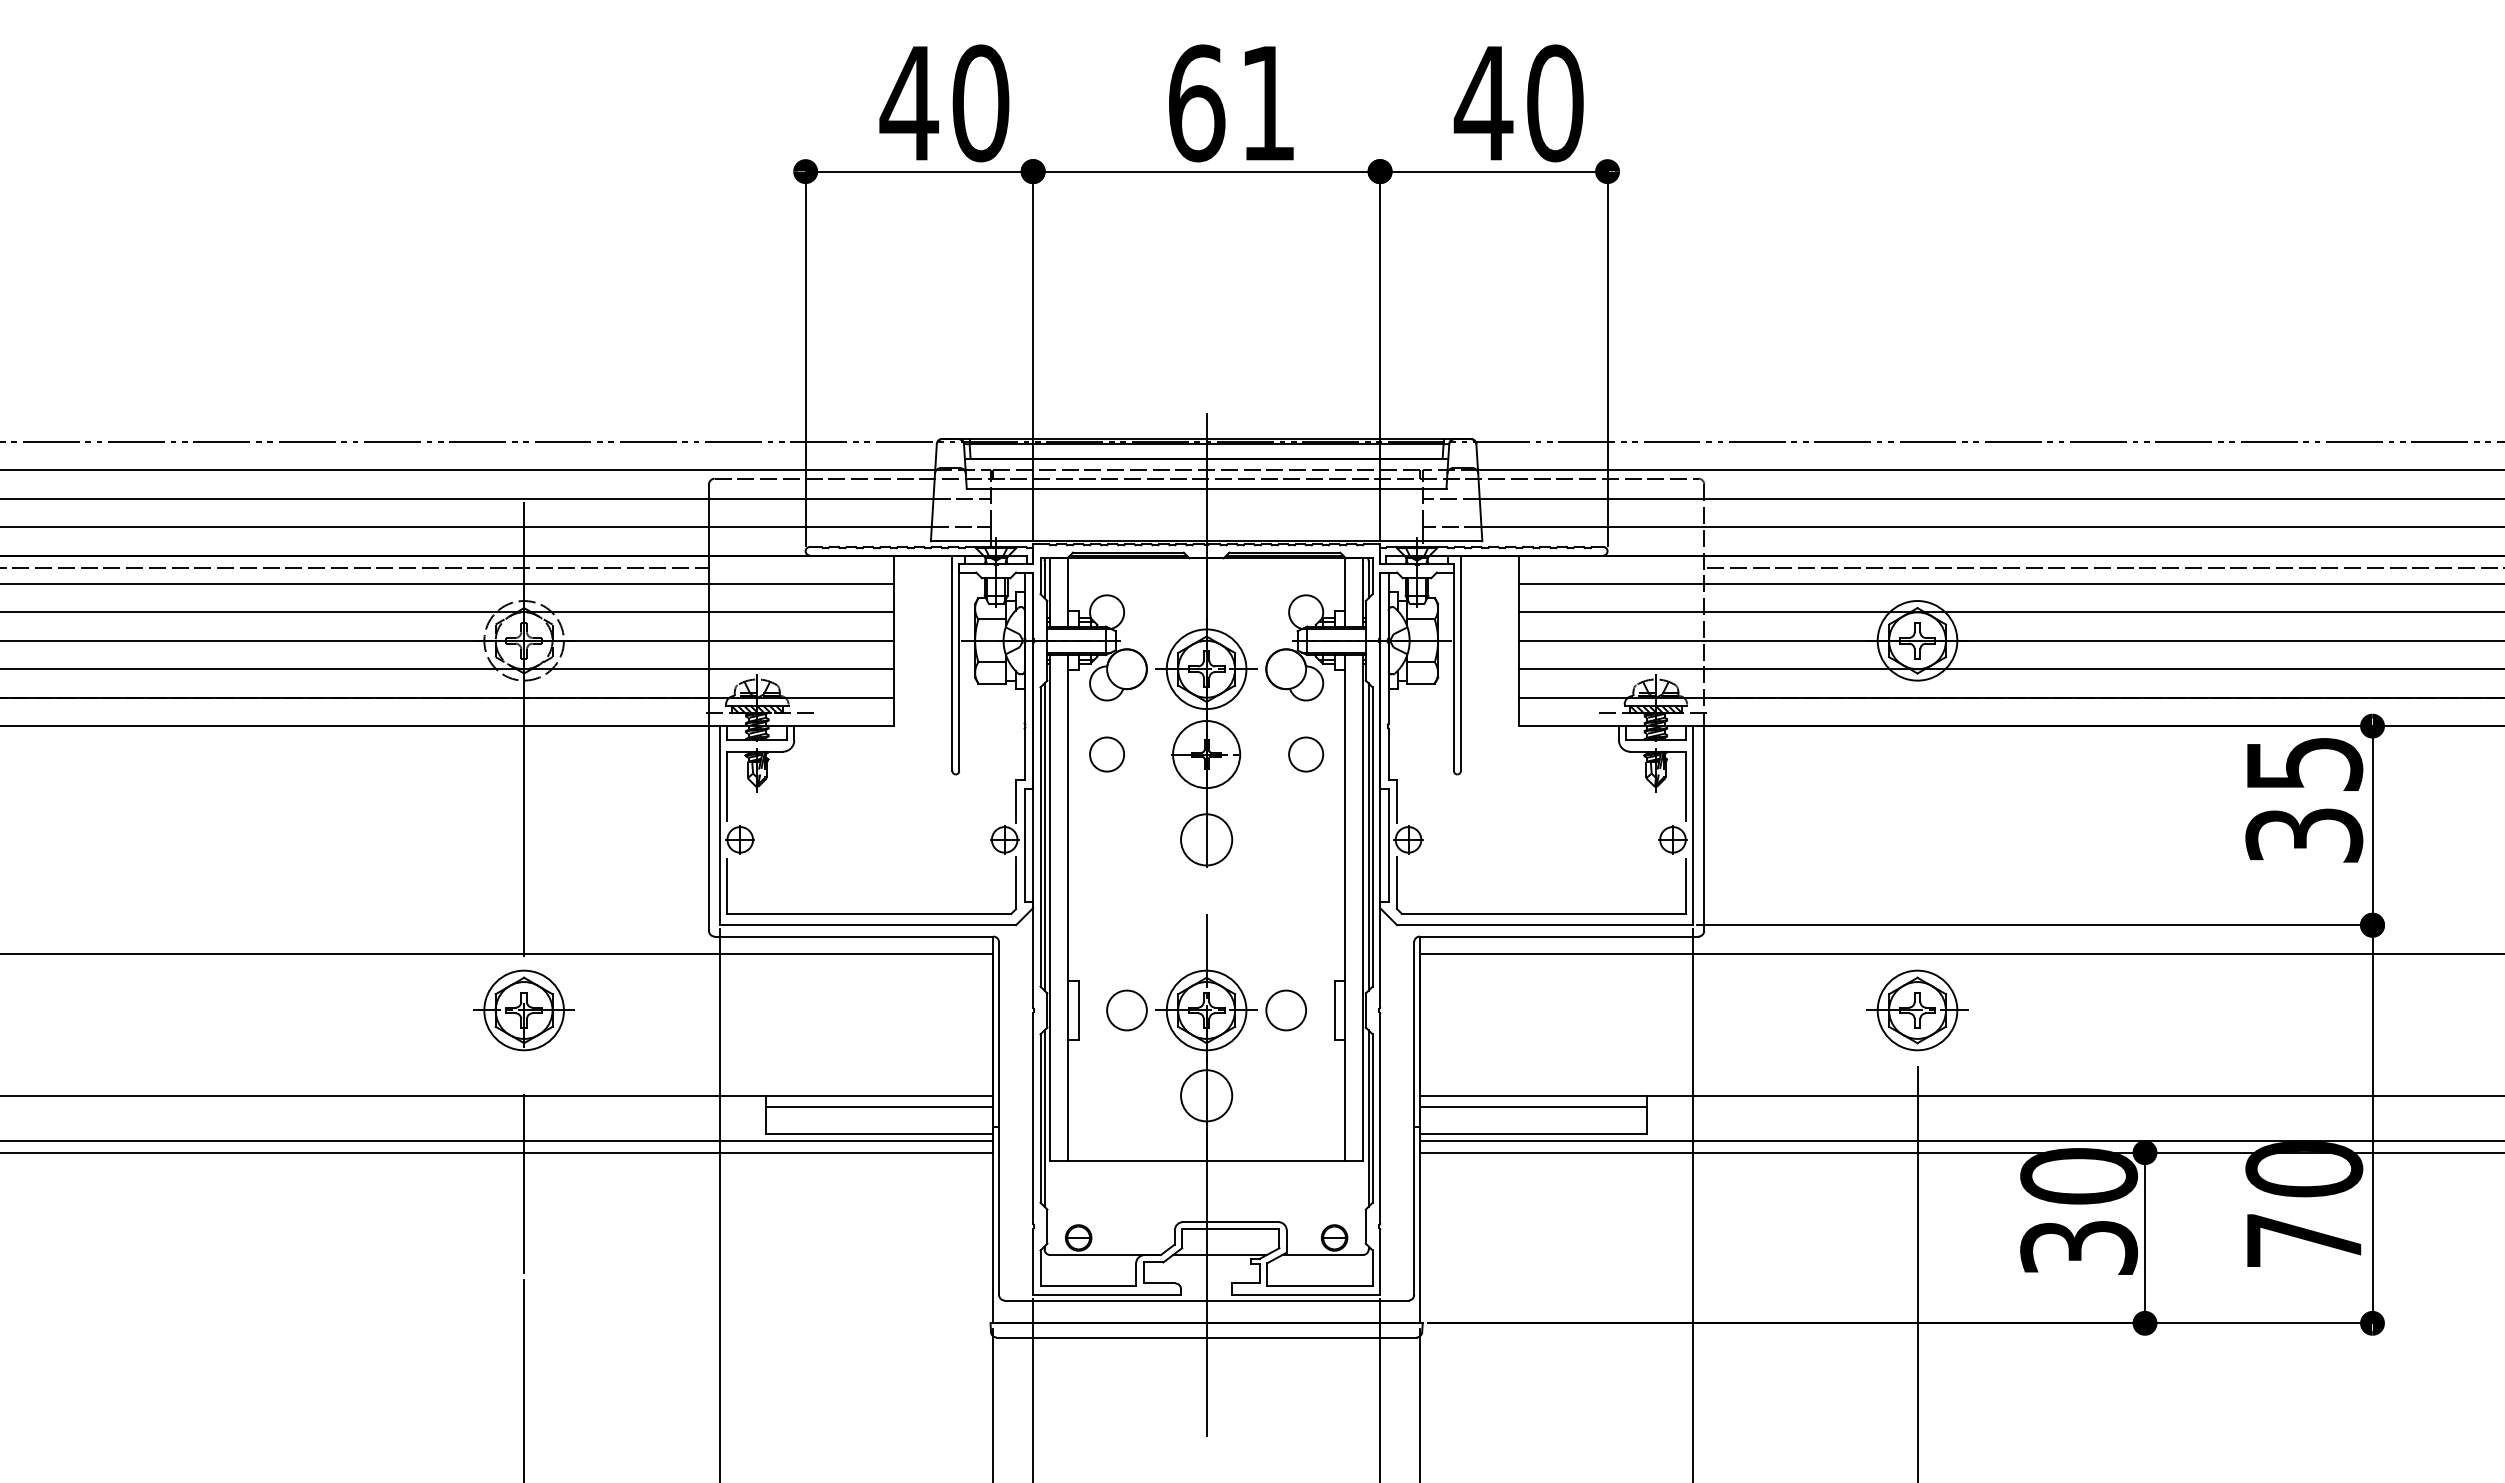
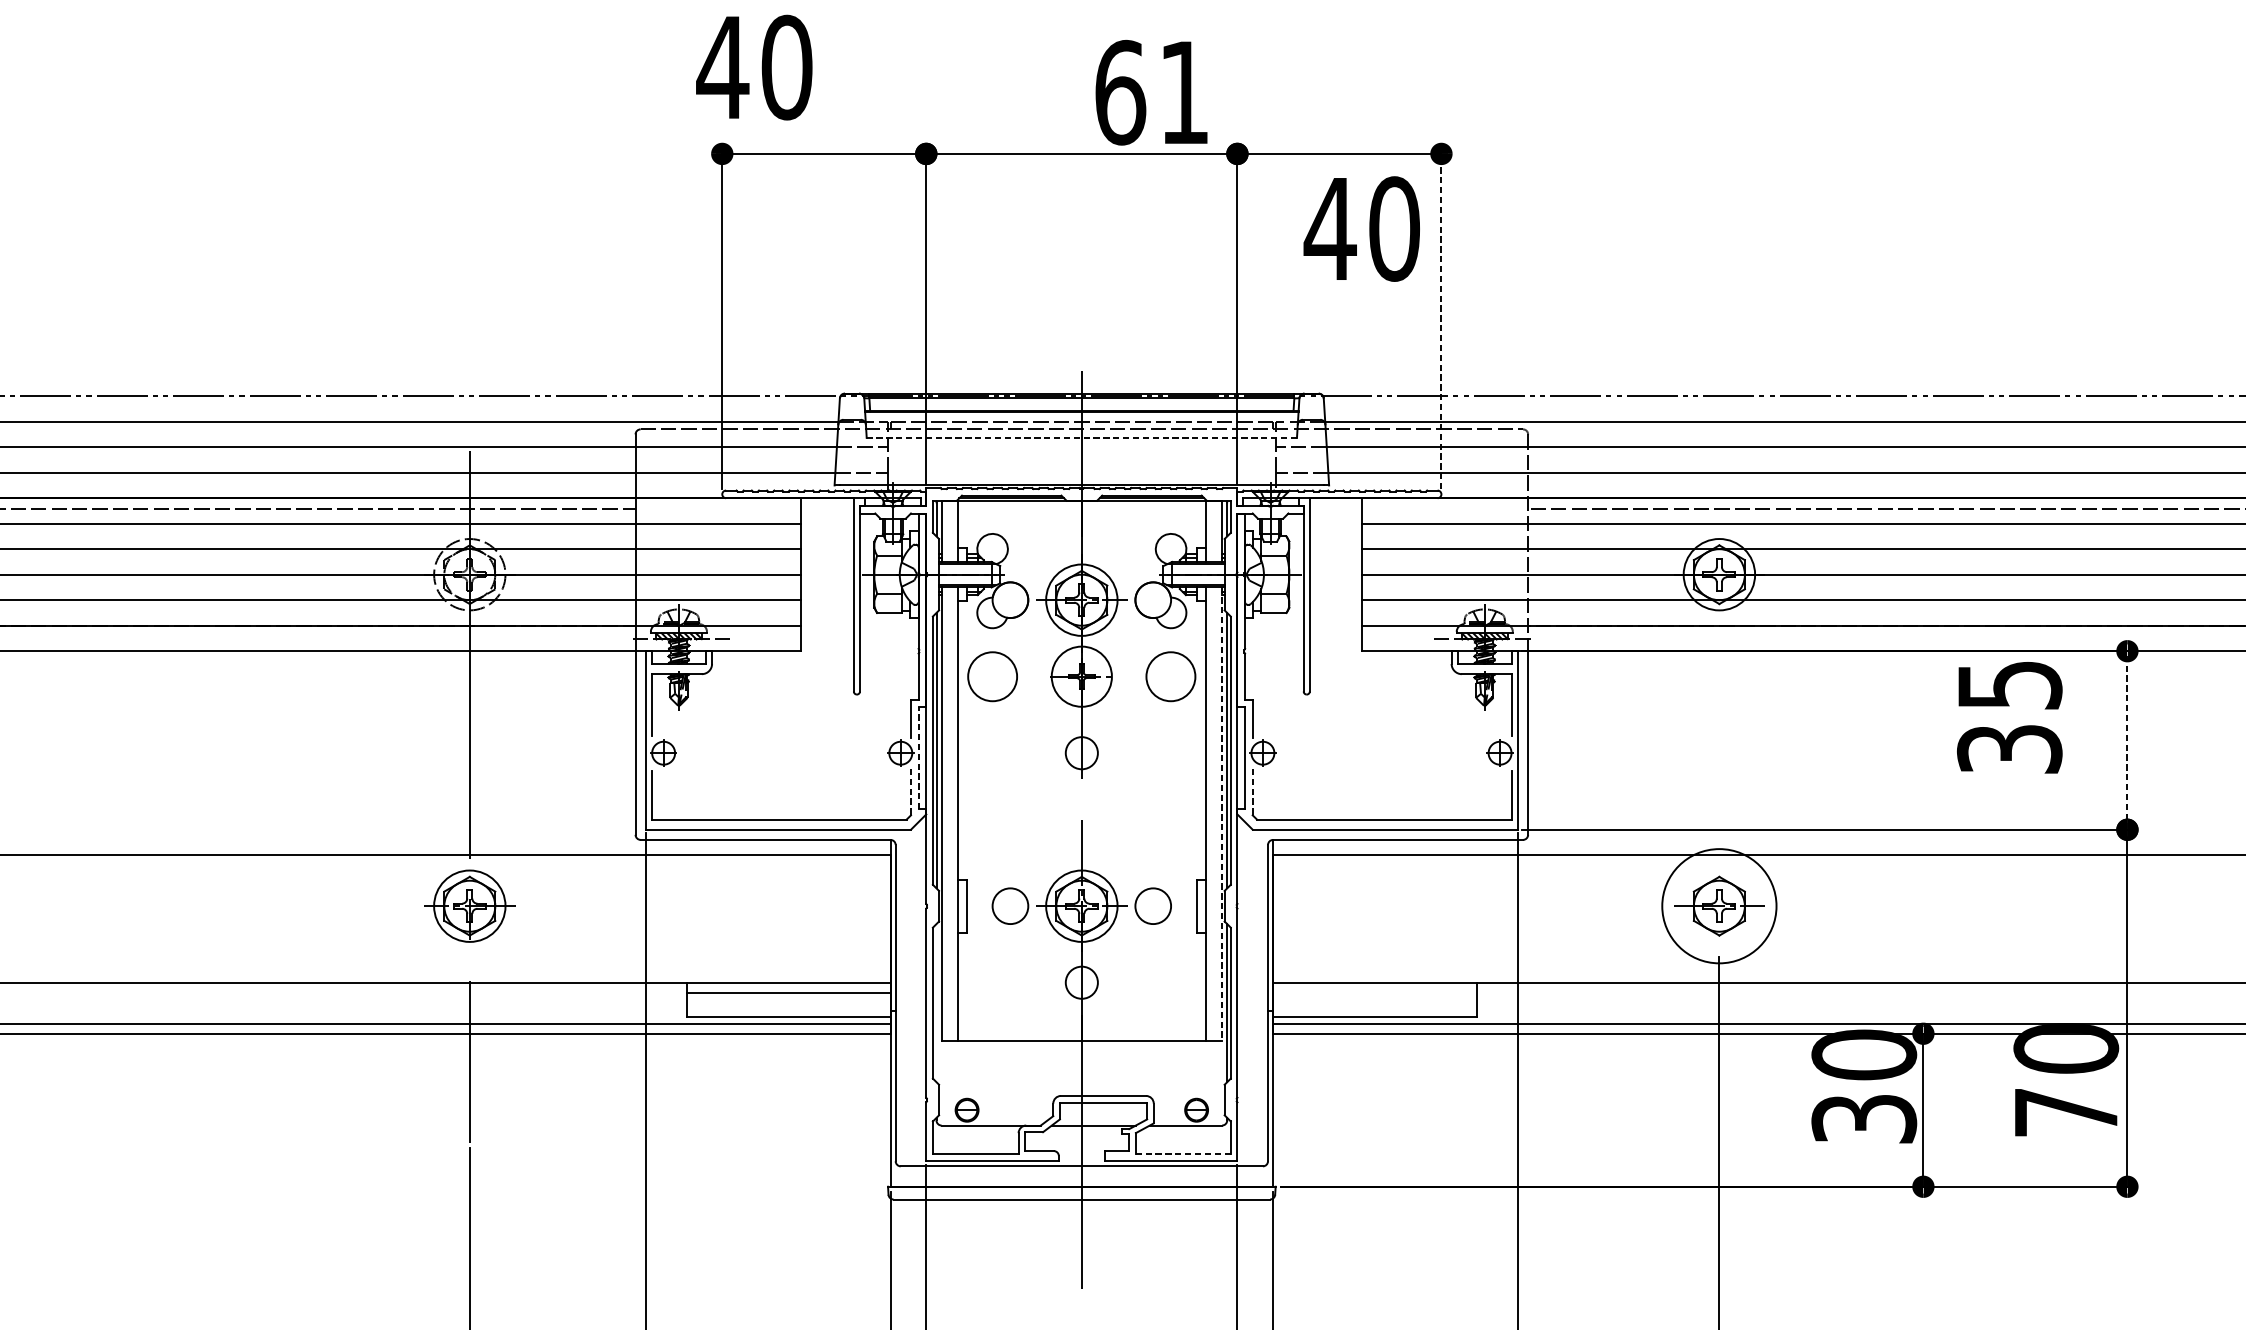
text: (944, 103) -> (754, 67), moved
text: (1231, 103) -> (1151, 92), moved
text: (1518, 103) -> (1361, 229), moved
line: (1607, 355) -> (1441, 318), solid -> dashed
line: (1207, 488) -> (1082, 438), solid -> dashed
circle: (1106, 754) -> (992, 676), size x1.6
circle: (1306, 754) -> (1171, 676), size x1.6
text: (2304, 800) -> (2009, 717), moved
line: (2372, 825) -> (2127, 740), solid -> dashed
circle: (1206, 839) -> (1081, 752), size x0.7
line: (1024, 845) -> (918, 758), solid -> dashed
line: (1016, 883) -> (911, 792), solid -> dashed
line: (1397, 883) -> (1253, 792), solid -> dashed
line: (1363, 908) -> (1222, 814), solid -> dashed
circle: (1917, 1010) -> (1719, 906), size x1.6
circle: (1206, 1095) -> (1081, 982), size x0.7
line: (1533, 1107) -> (1375, 993), removed
line: (1044, 1118) -> (936, 1003), removed
line: (1319, 1286) -> (1183, 1153), solid -> dashed

